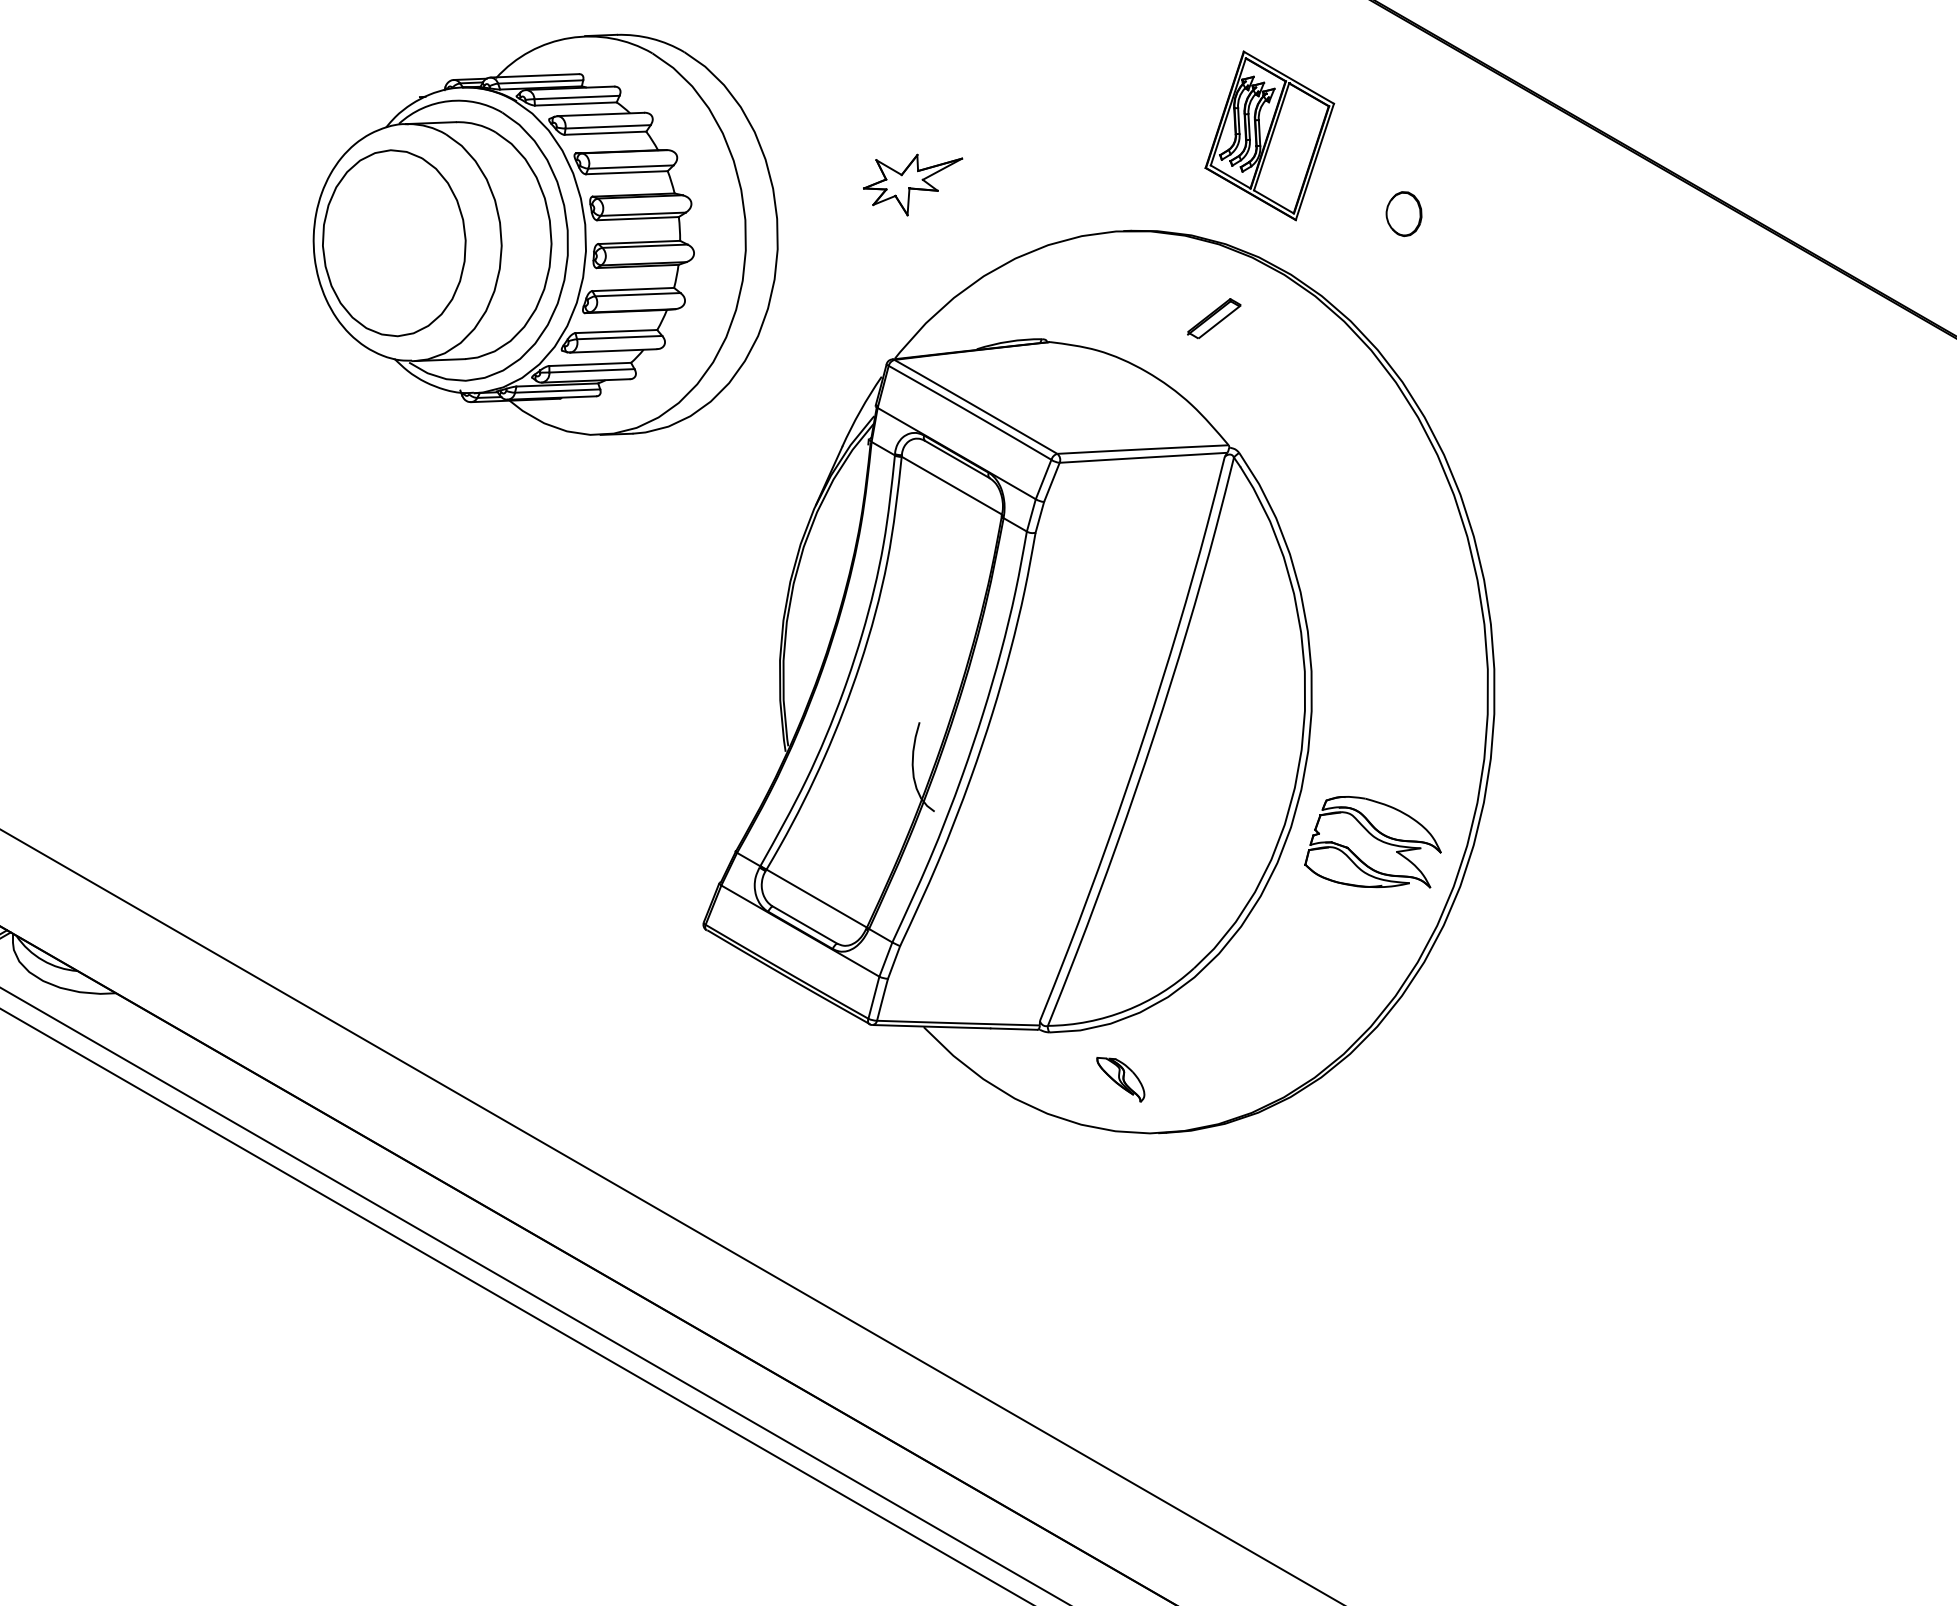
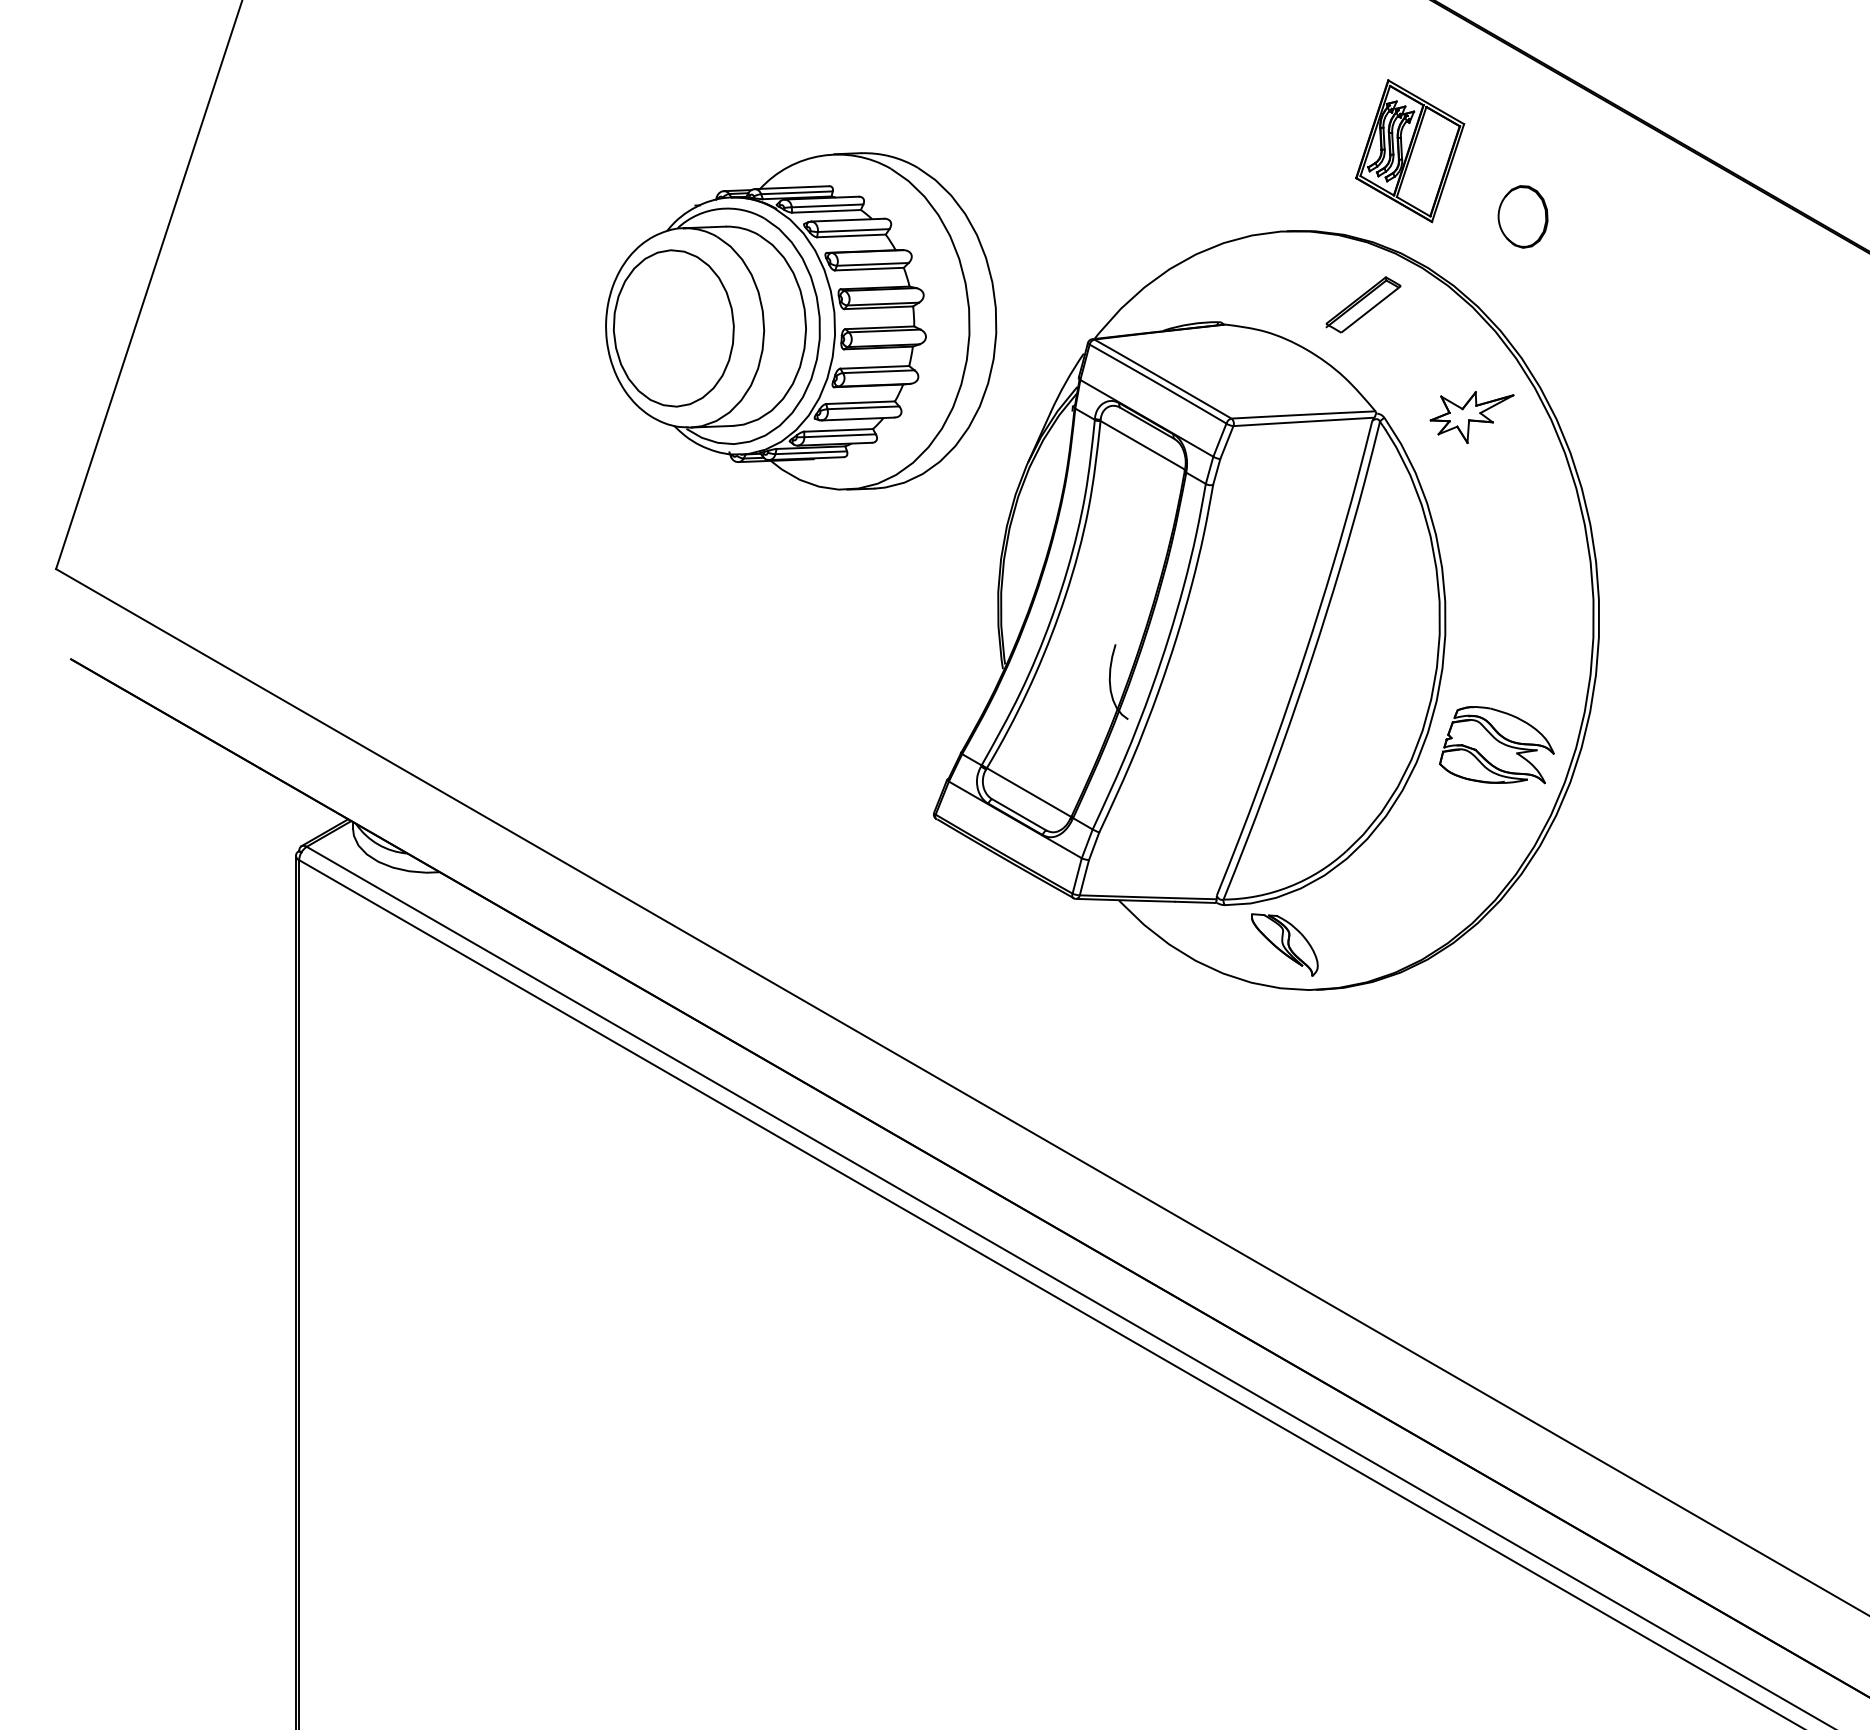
part: (912, 185) -> (1471, 417), moved
part: (1403, 213) -> (1522, 216), size x1.67
part: (546, 234) -> (801, 321), moved
part: (1214, 318) -> (1363, 304), size x1.67
part: (1120, 1079) -> (1284, 944), size x1.67

